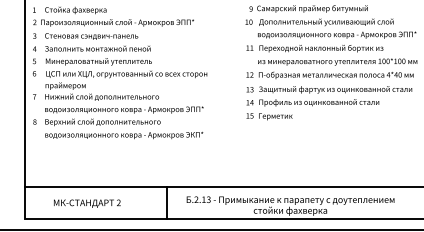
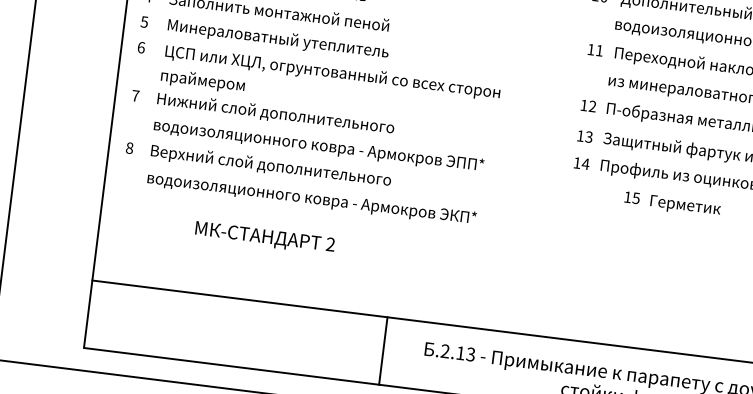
text: (269, 116) -> (672, 204), moved
text: (87, 203) -> (265, 237), moved

